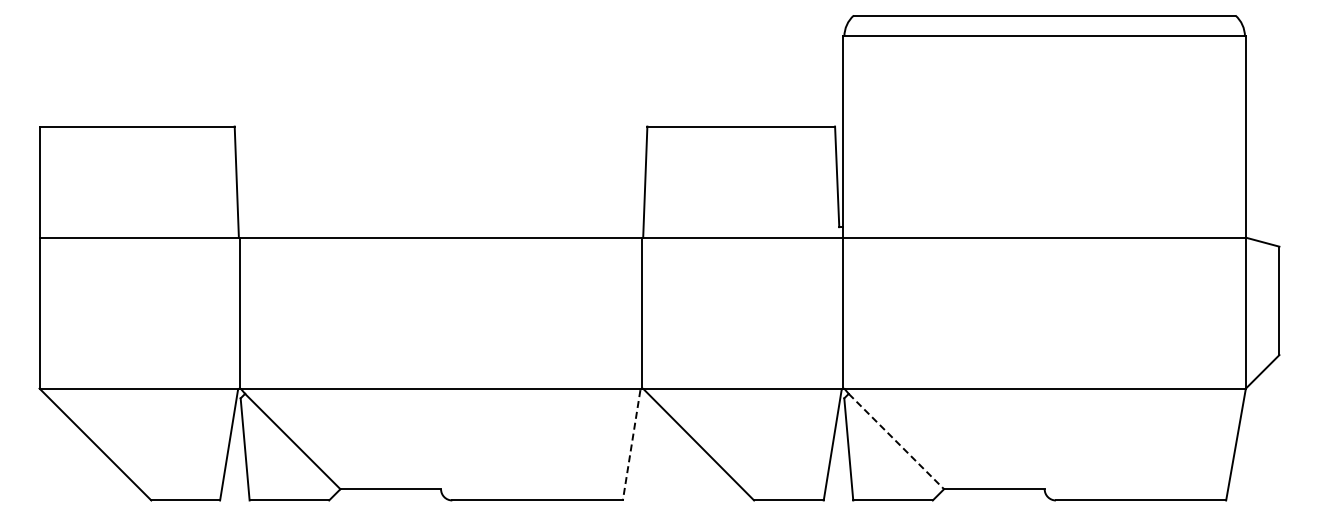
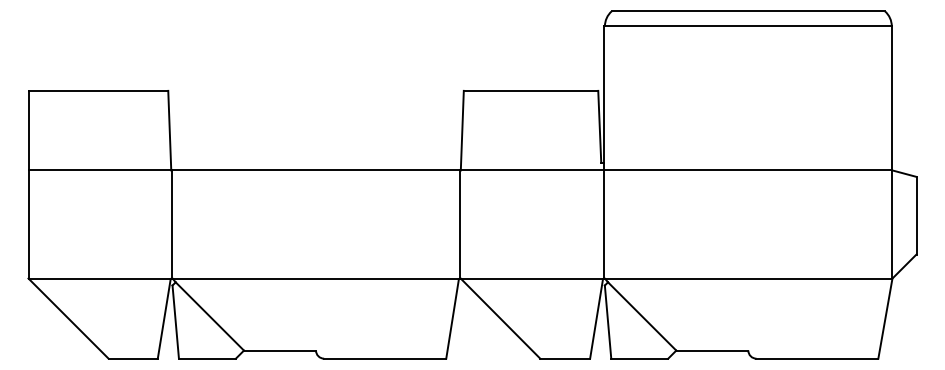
line: (896, 441) -> (642, 316), dashed -> solid
line: (631, 445) -> (452, 319), dashed -> solid

